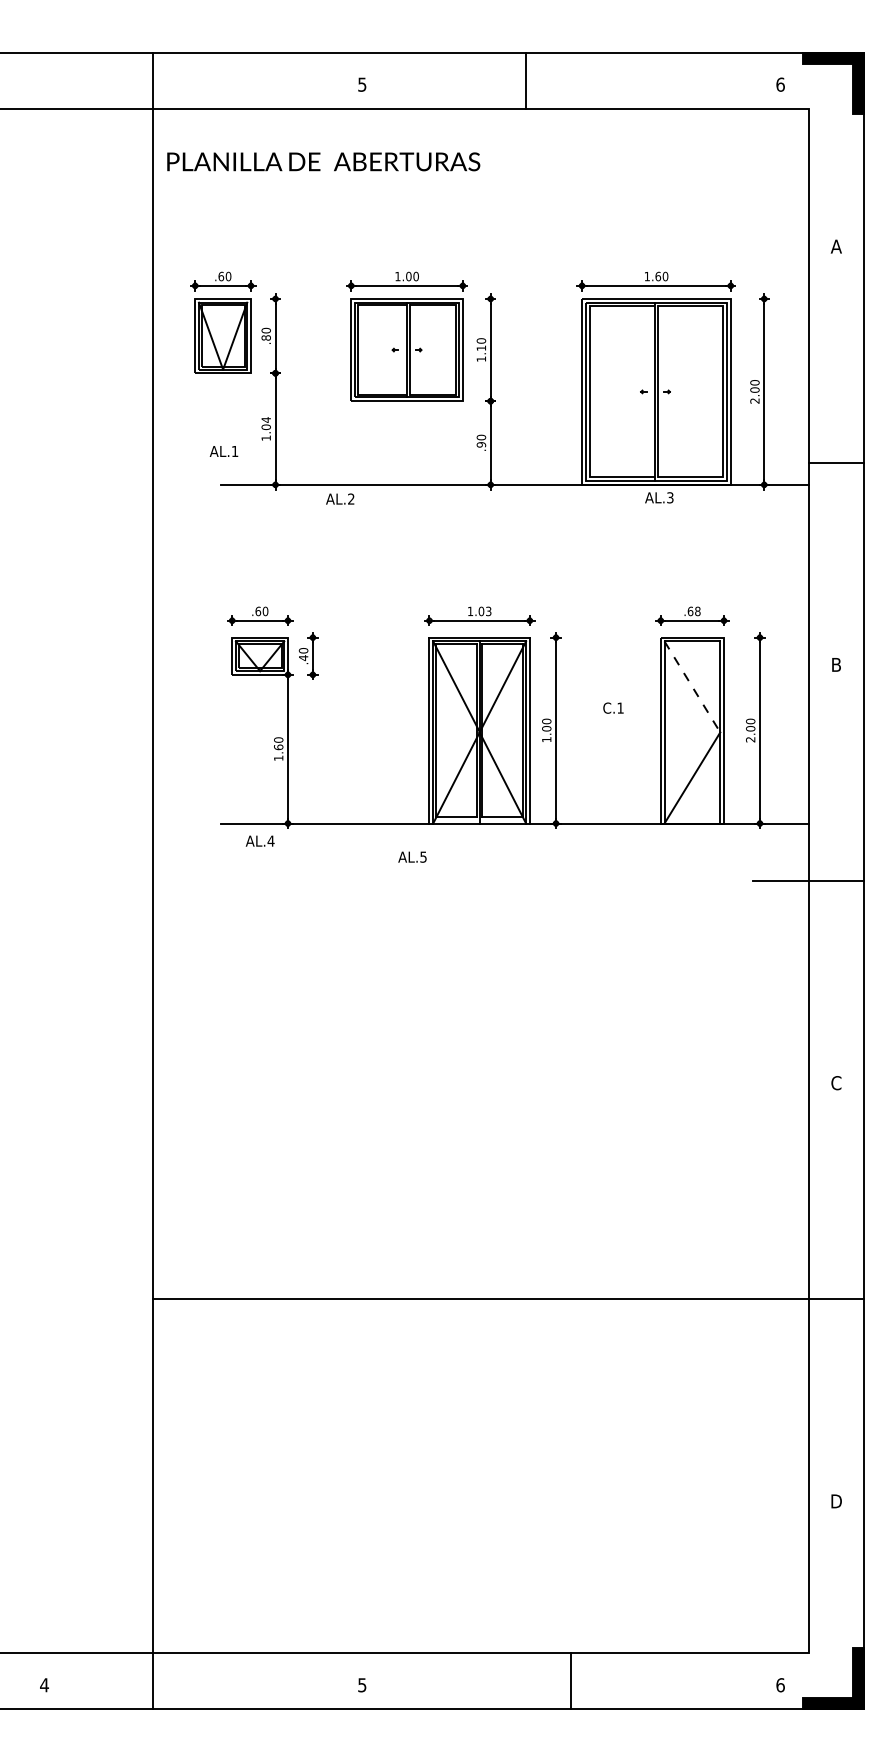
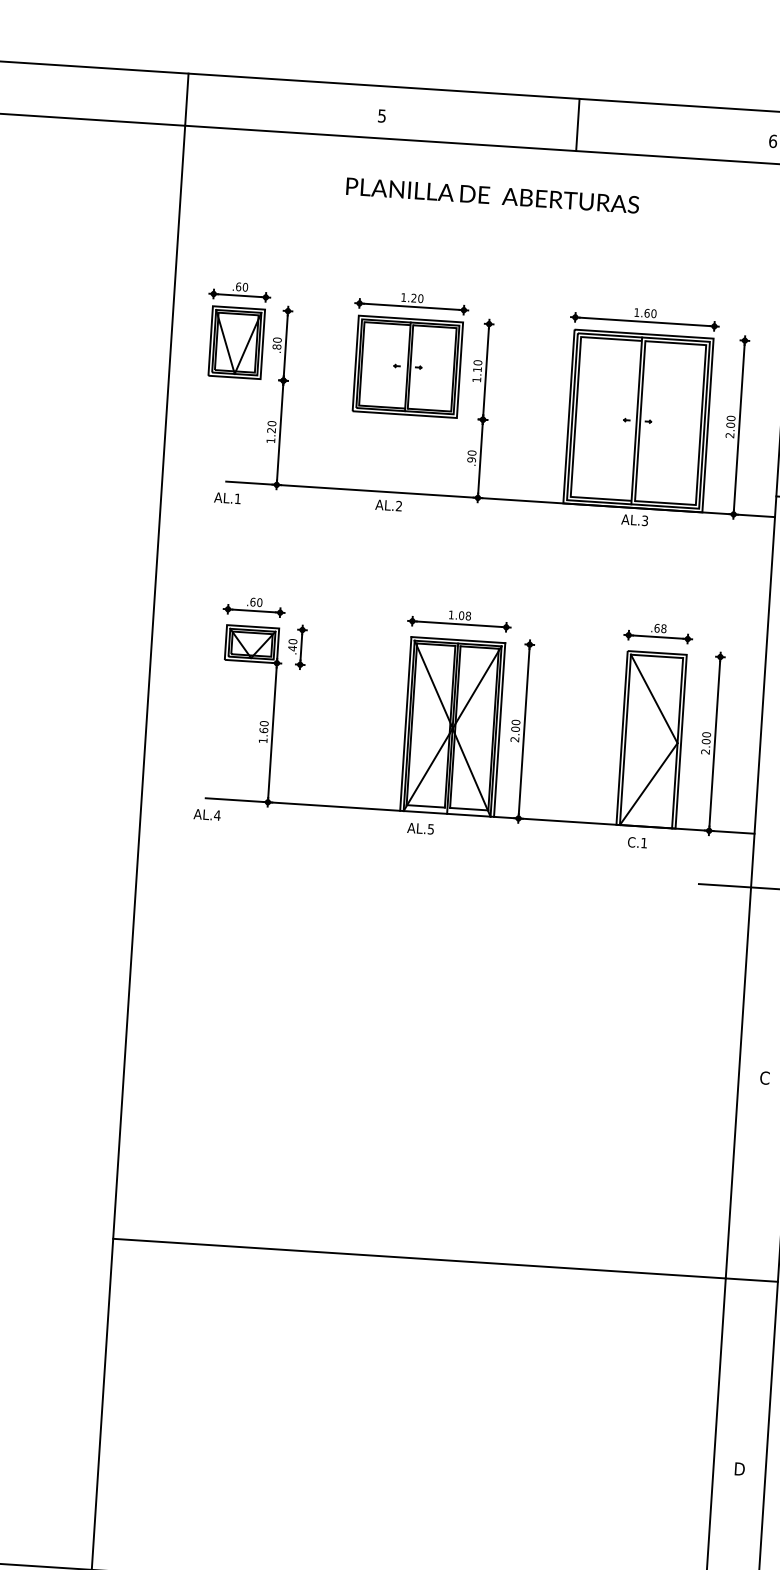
line: (526, 80) -> (577, 124), moved
text: (323, 161) -> (492, 195), moved
text: (408, 276) -> (413, 298), 1.00 -> 1.20
text: (265, 423) -> (271, 426), 1.04 -> 1.20
text: (223, 451) -> (227, 498), moved
text: (340, 498) -> (389, 504), moved
text: (488, 611) -> (468, 616), 1.03 -> 1.08
line: (692, 687) -> (654, 699), dashed -> solid
text: (613, 707) -> (637, 842), moved
text: (546, 739) -> (514, 739), 1.00 -> 2.00
text: (259, 840) -> (206, 814), moved
text: (412, 856) -> (420, 828), moved

